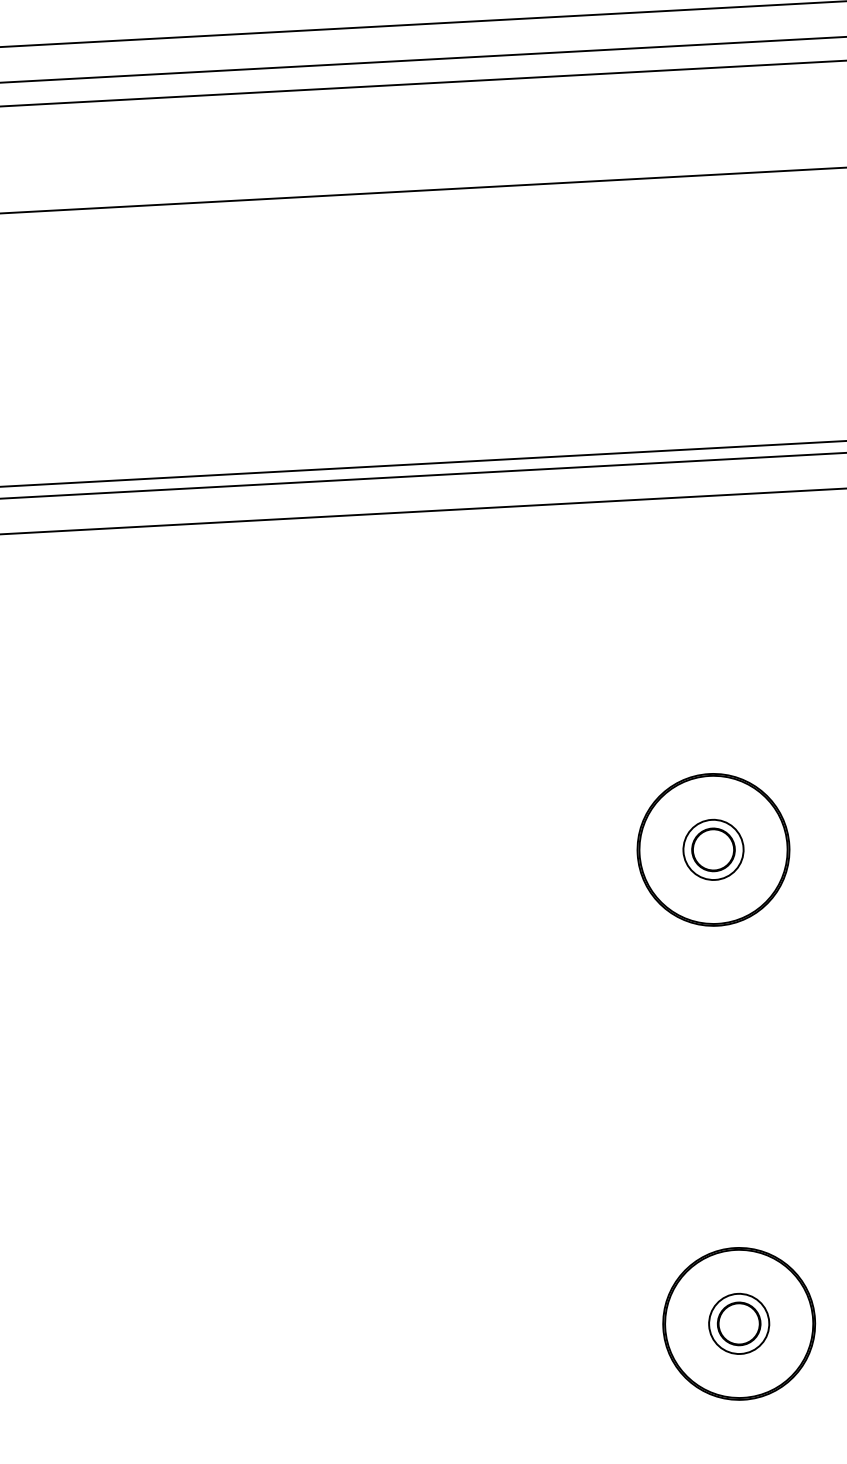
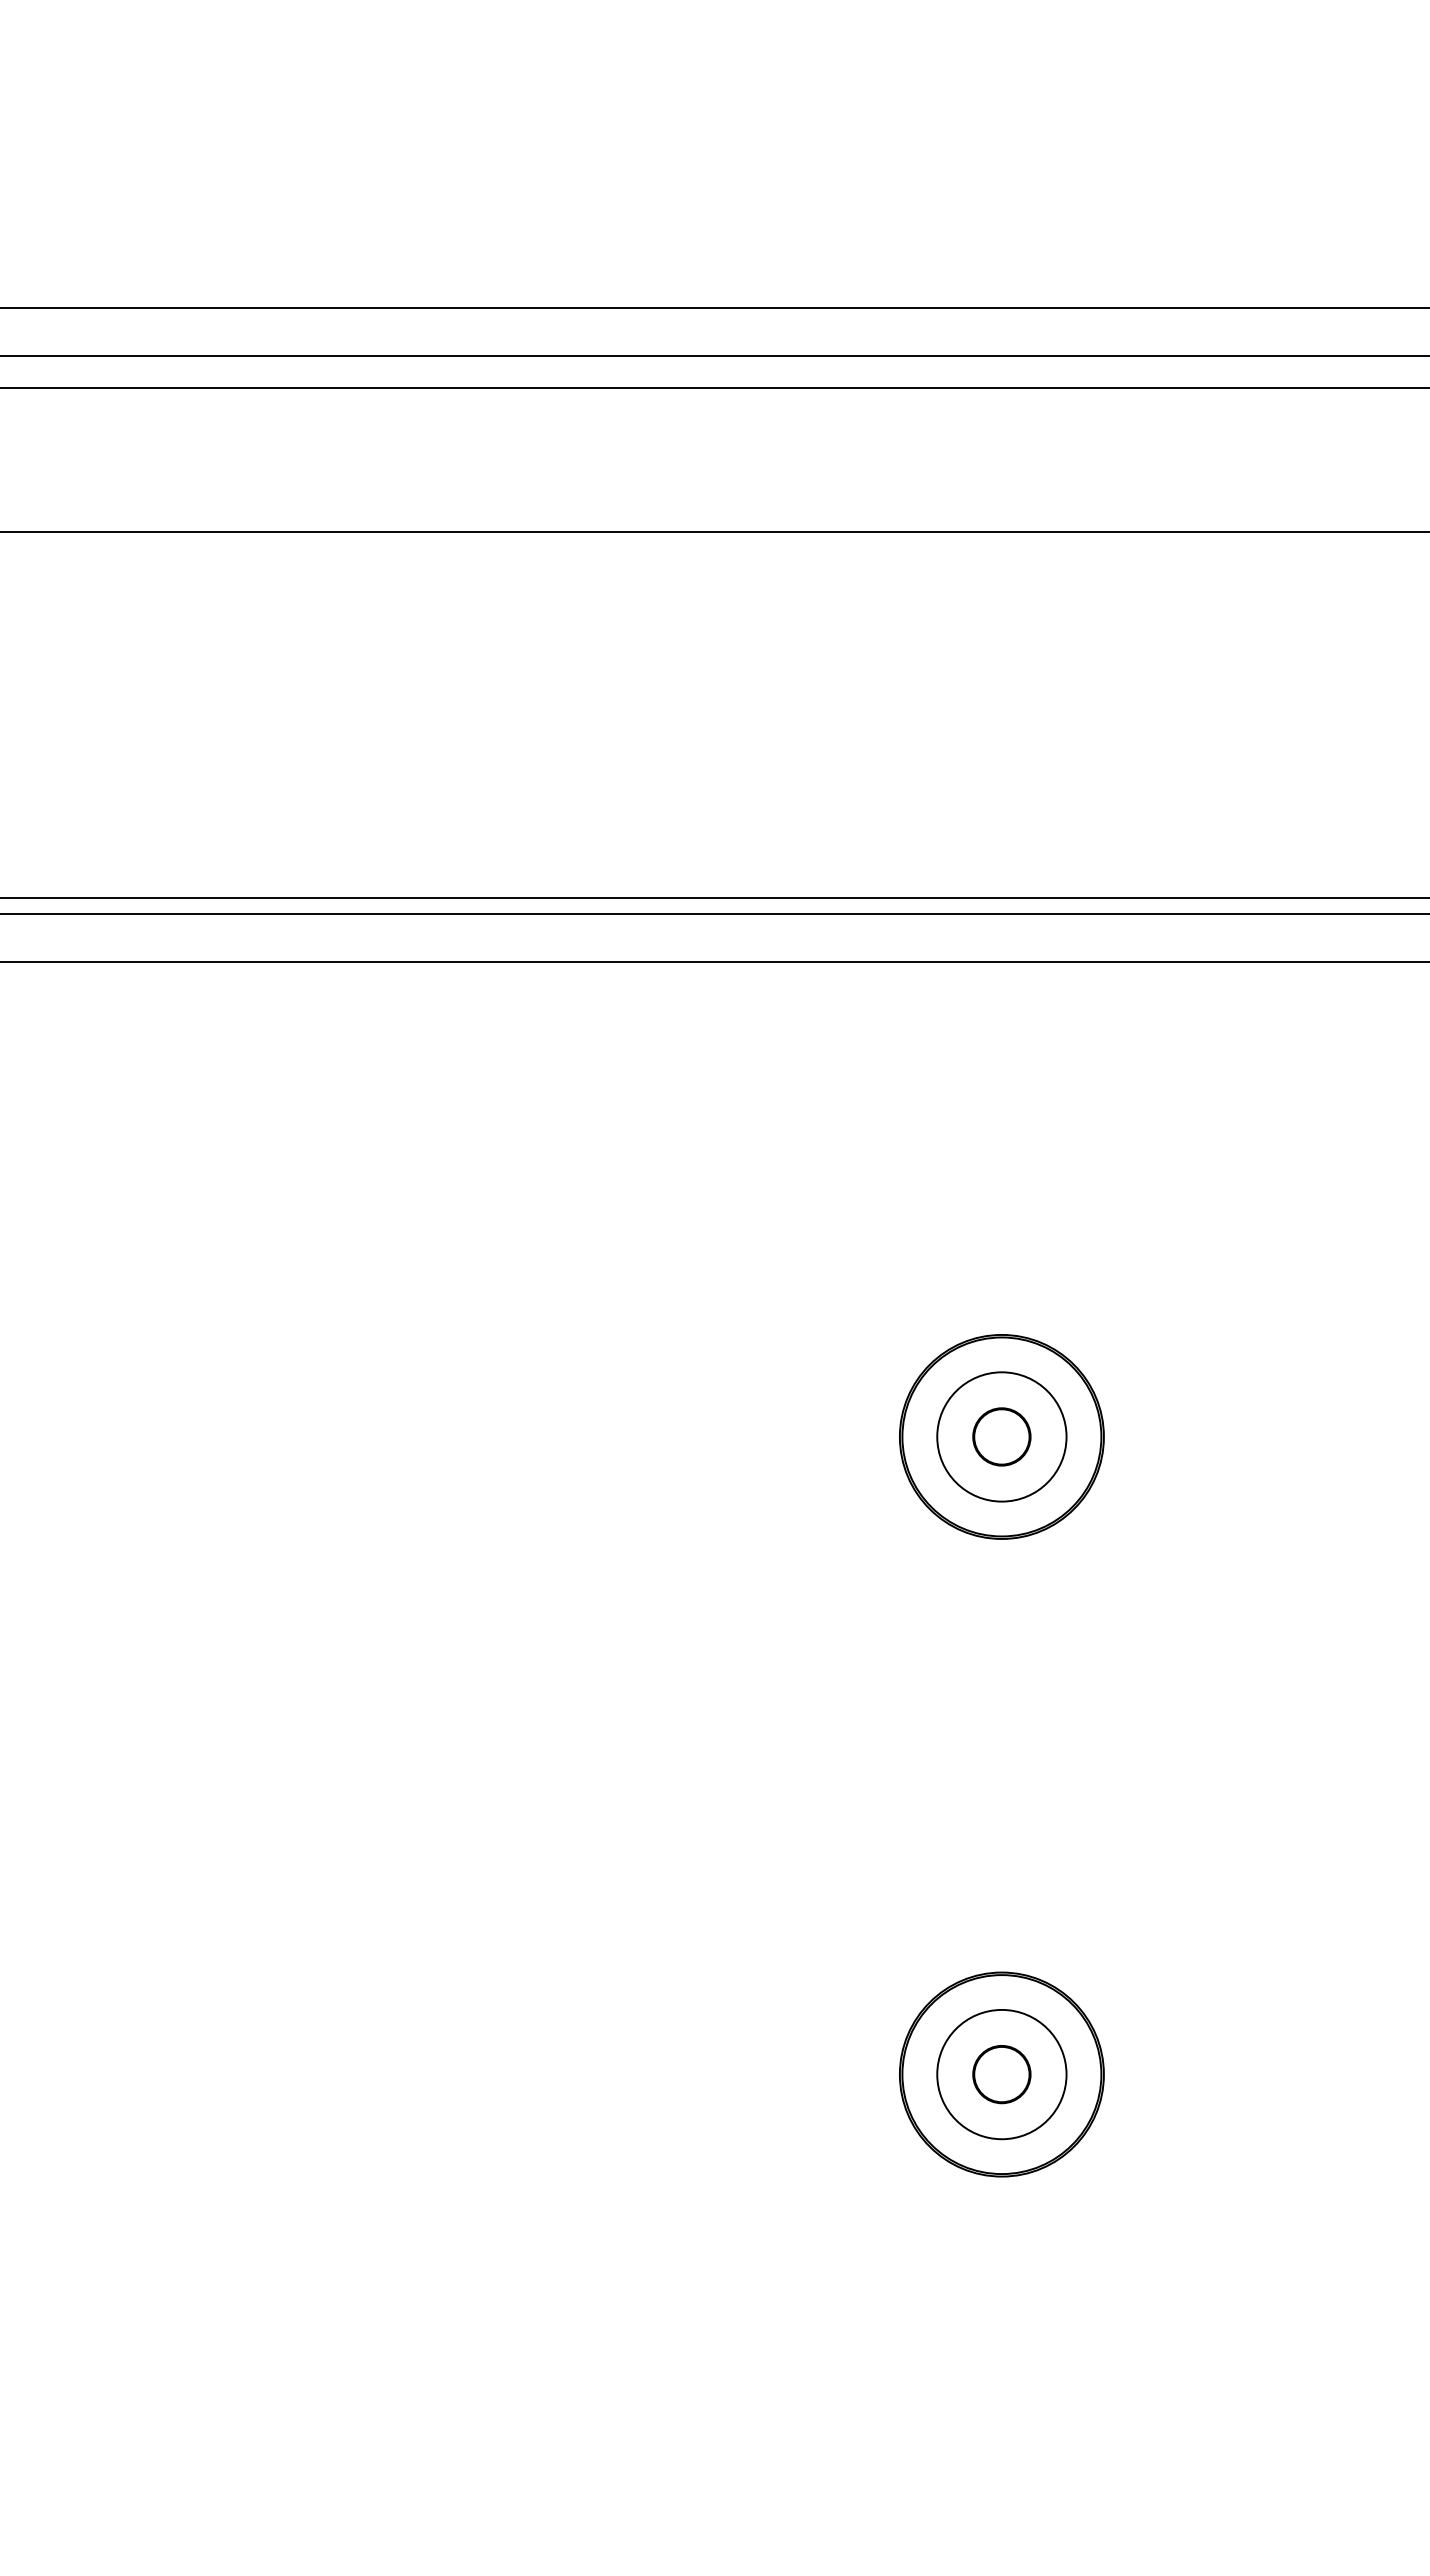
circle: (713, 849) -> (1001, 1436), size x1.6
circle: (738, 1323) -> (1001, 2074), size x1.6

